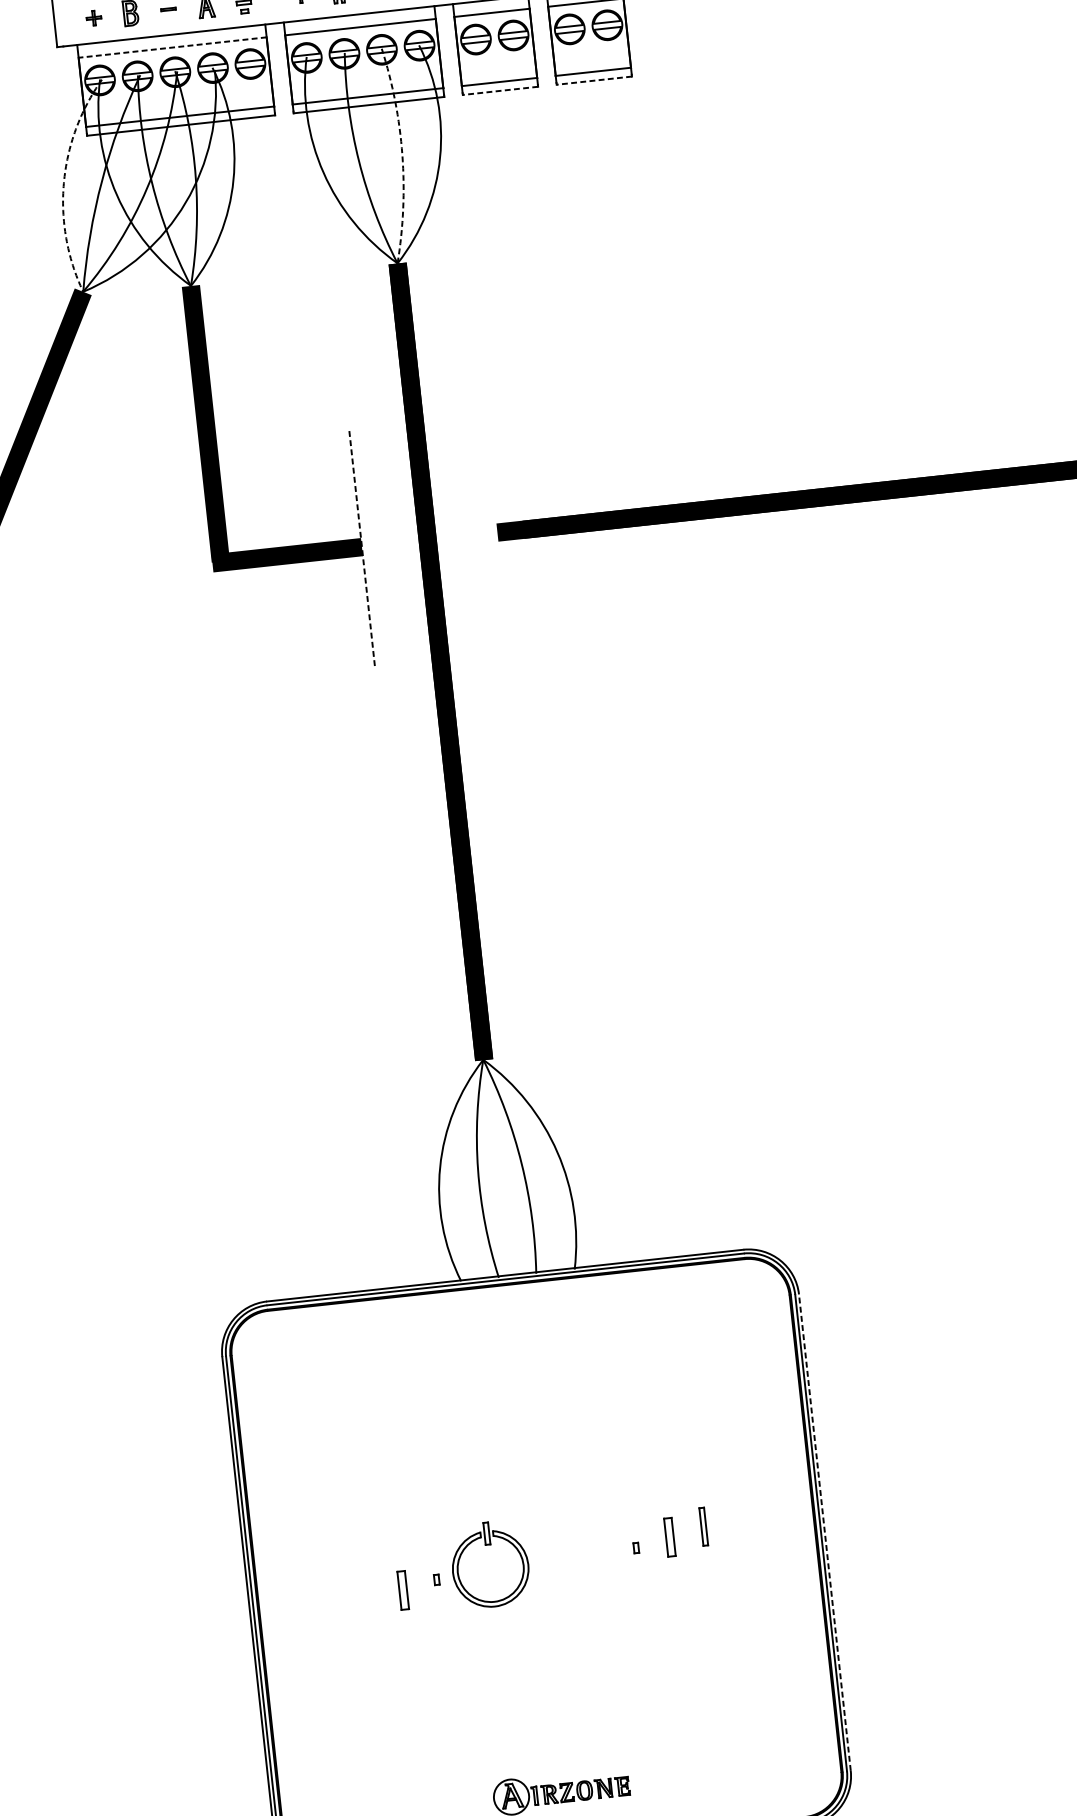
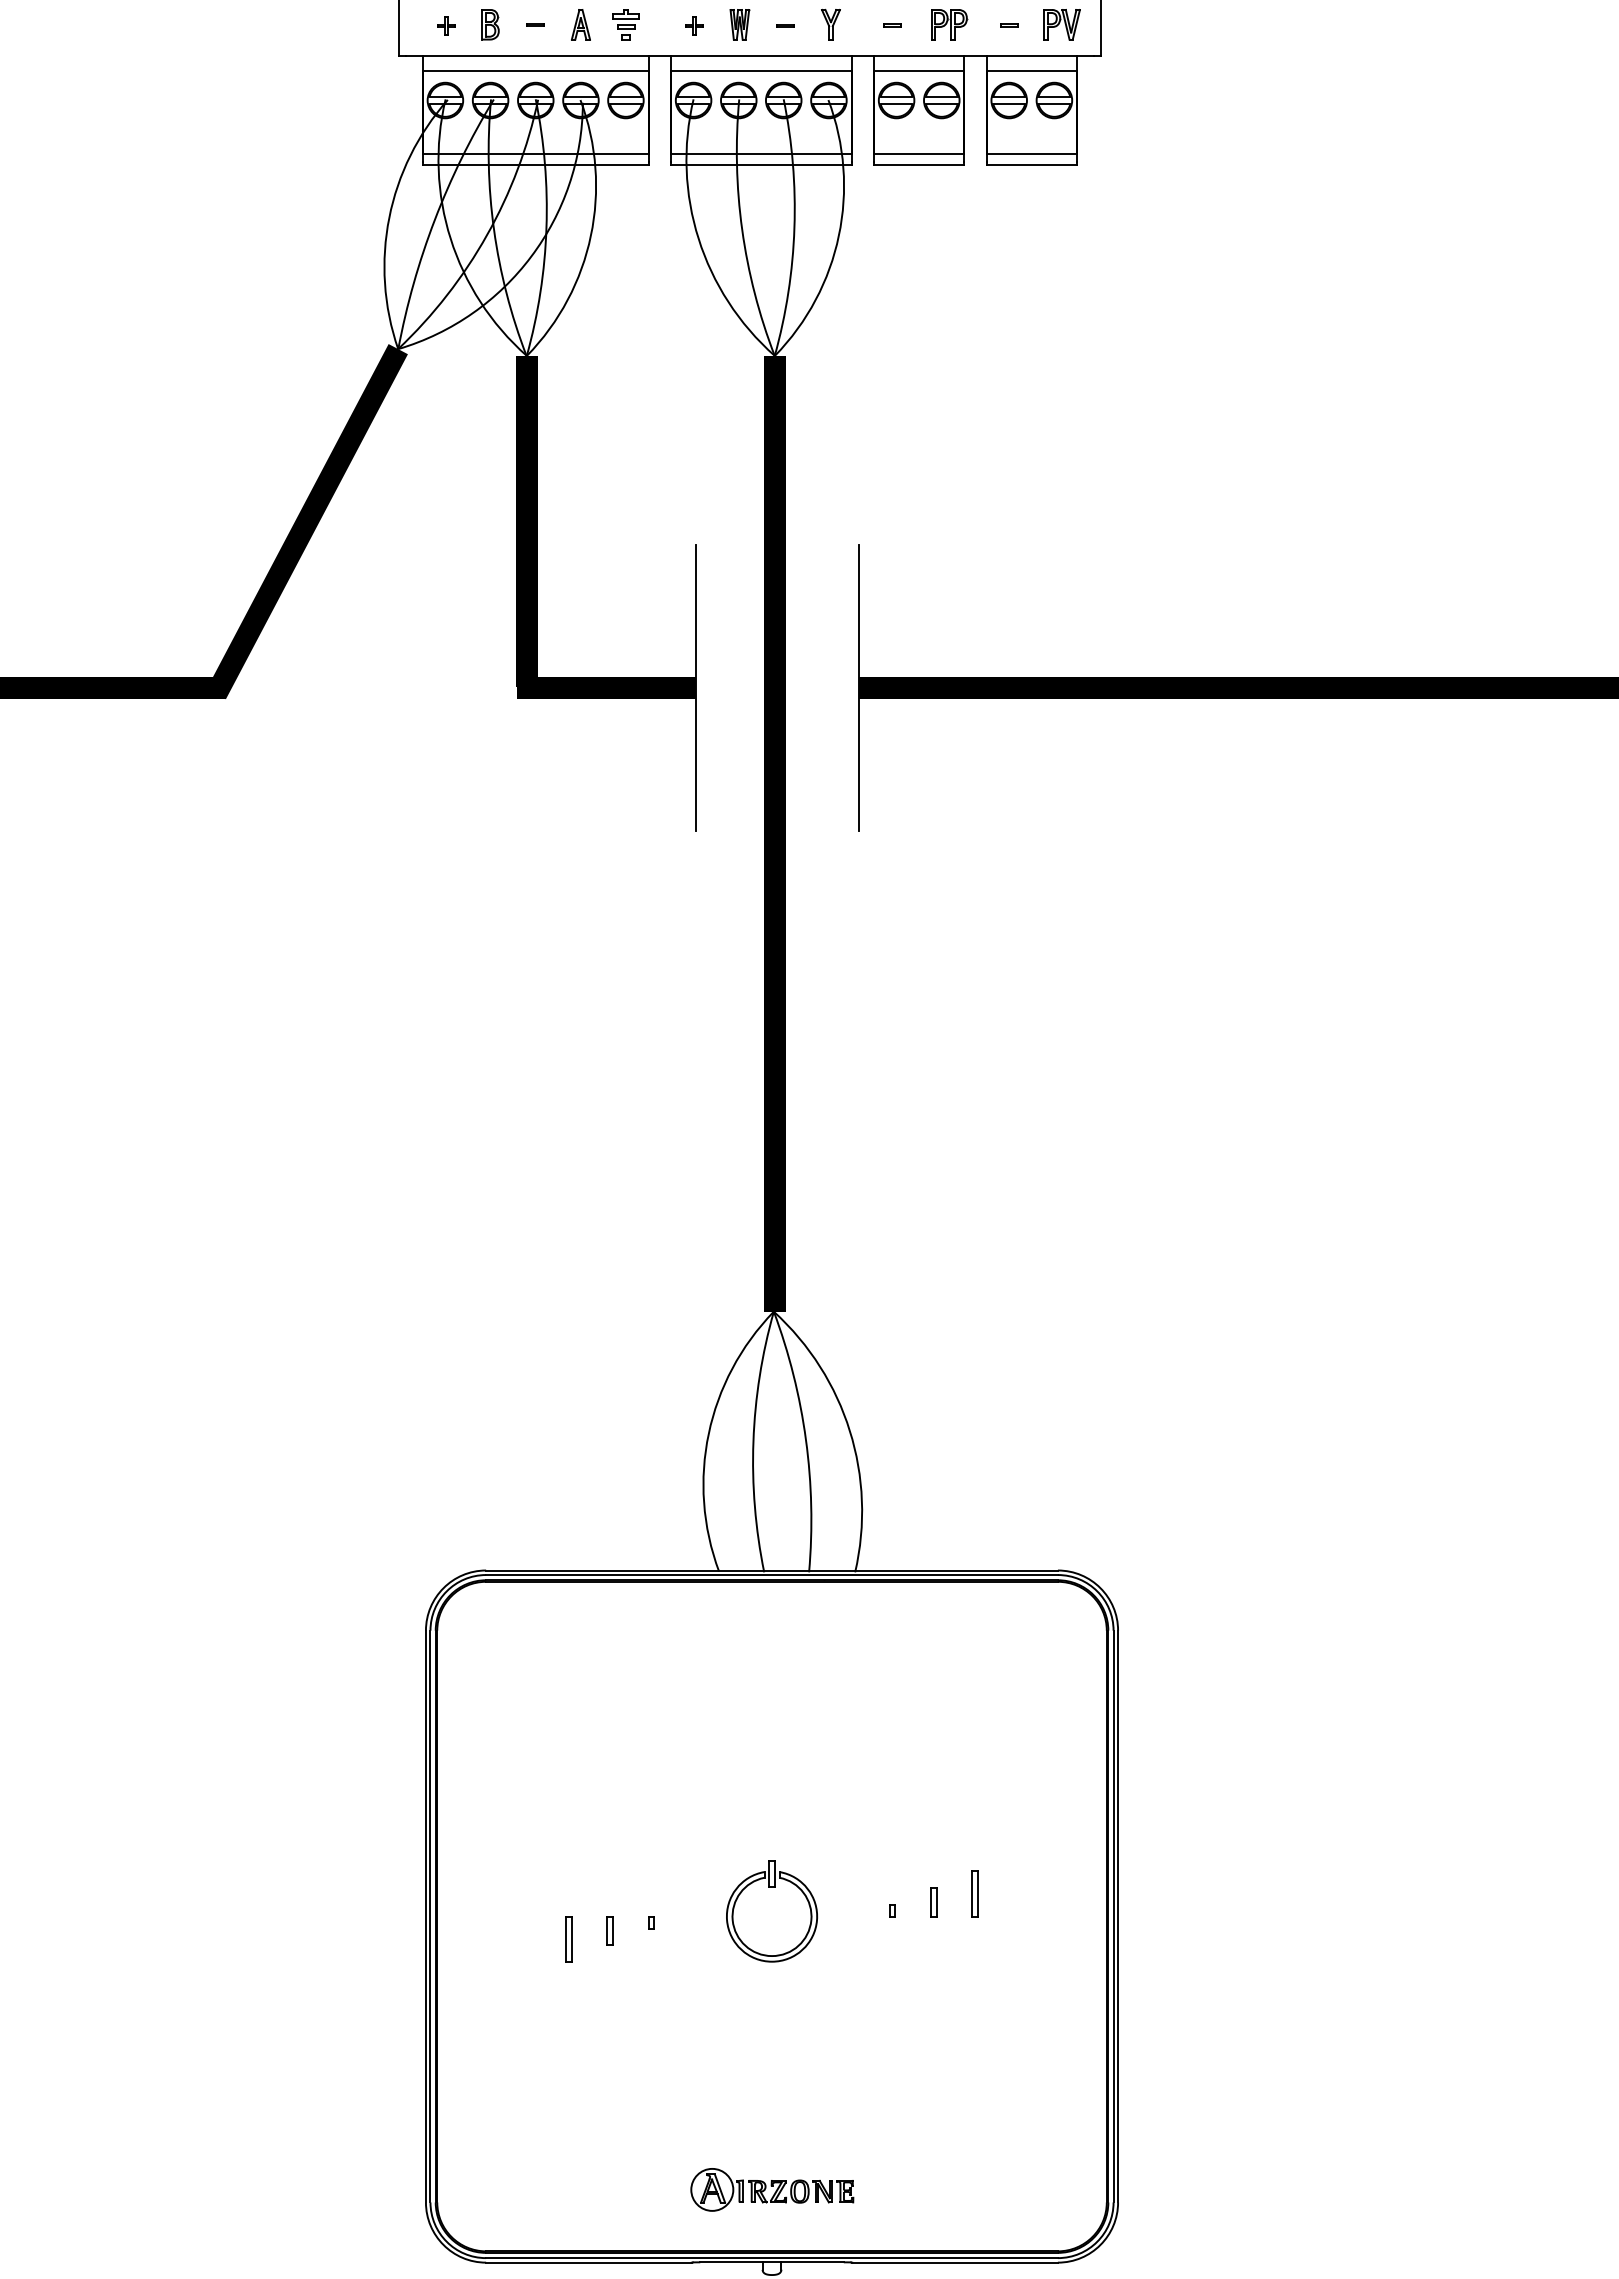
line: (172, 47) -> (535, 70), dashed -> solid
line: (594, 80) -> (1031, 164), dashed -> solid
line: (500, 90) -> (918, 164), dashed -> solid
arc: (402, 155) -> (794, 228), dashed -> solid
arc: (64, 182) -> (389, 217), dashed -> solid
line: (497, 532) -> (858, 687), added
line: (361, 546) -> (695, 687), dashed -> solid
line: (825, 1532) -> (1118, 1916), dashed -> solid
part: (669, 1537) -> (933, 1902), size x0.62
part: (487, 1544) -> (771, 1887), moved
part: (402, 1590) -> (609, 1930), size x0.62
part: (369, 1601) -> (568, 1939), added

